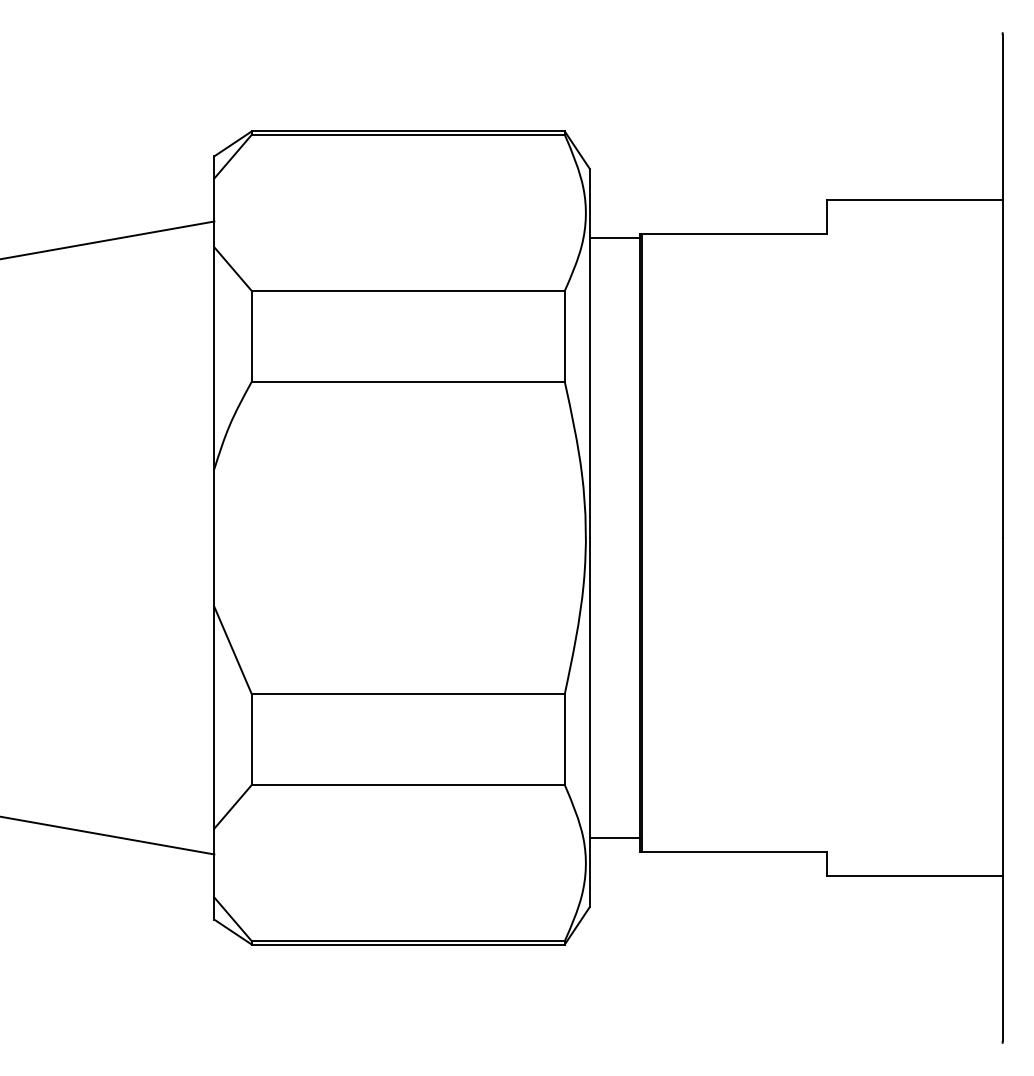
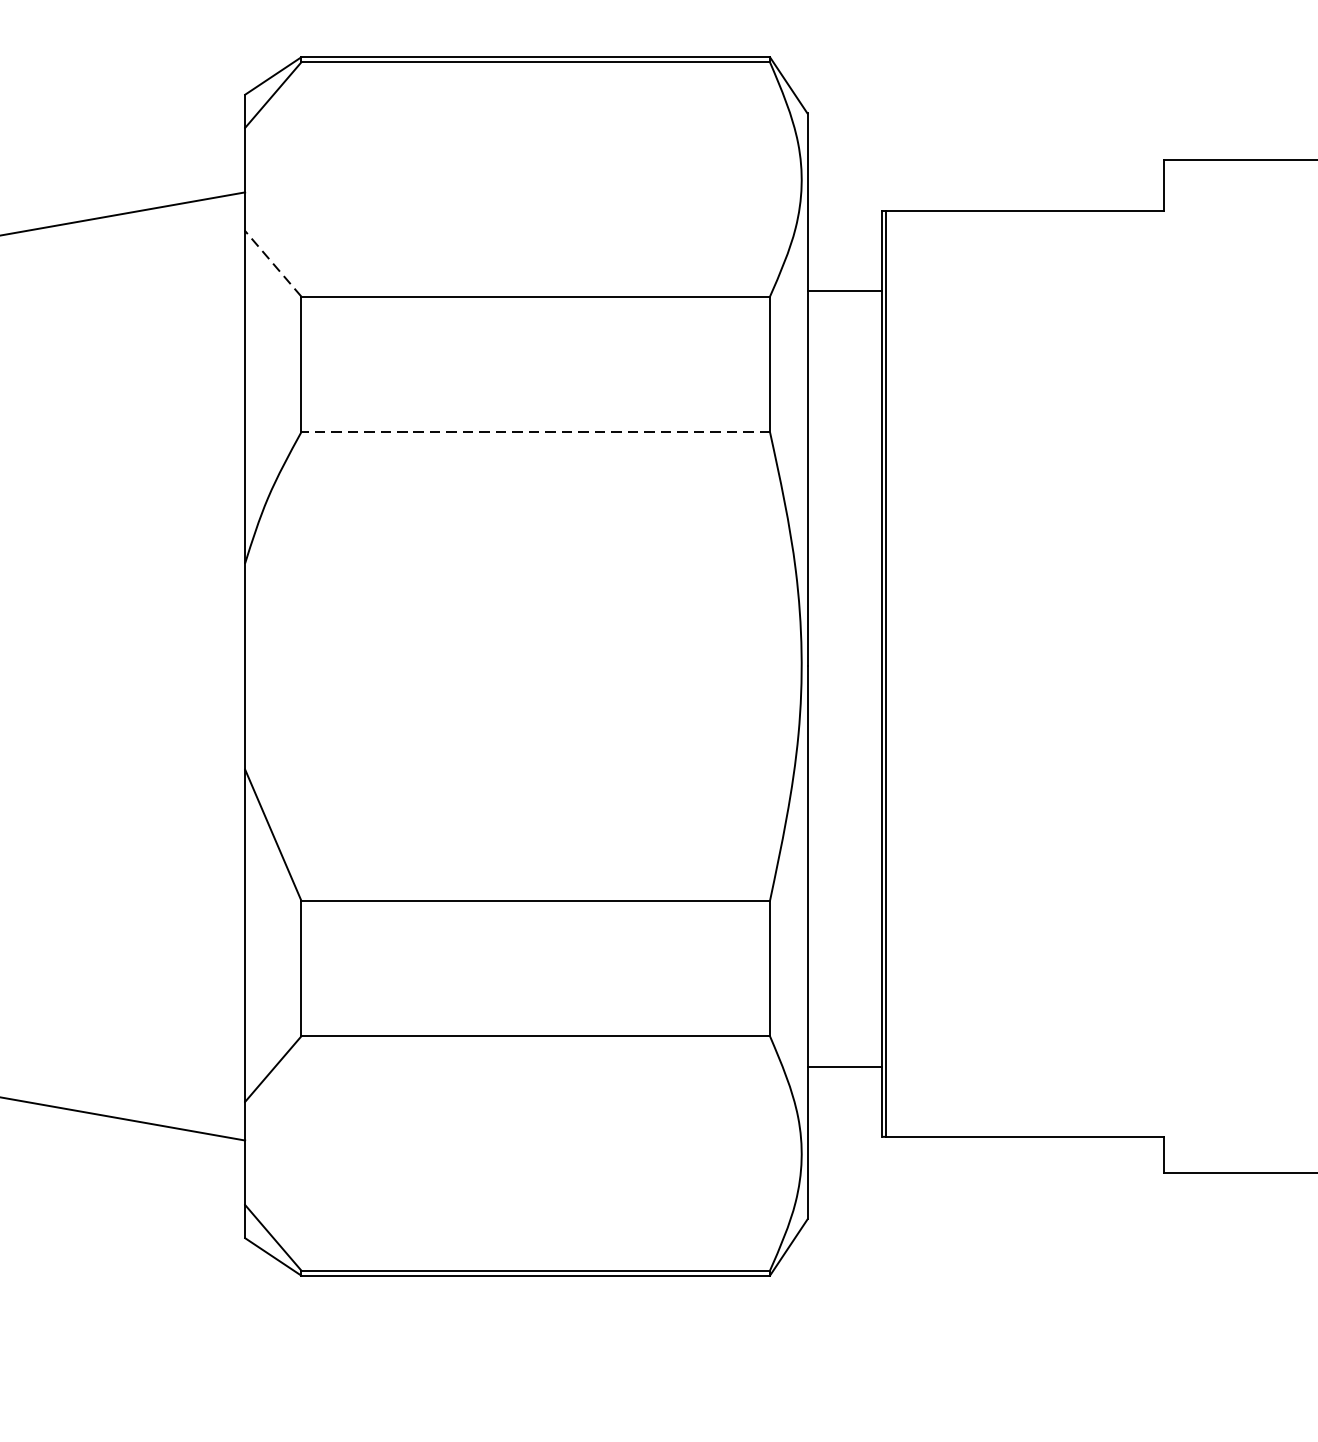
line: (614, 237) -> (844, 291), moved
line: (233, 269) -> (273, 264), solid -> dashed
line: (407, 381) -> (534, 432), solid -> dashed
line: (614, 838) -> (844, 1067), moved

